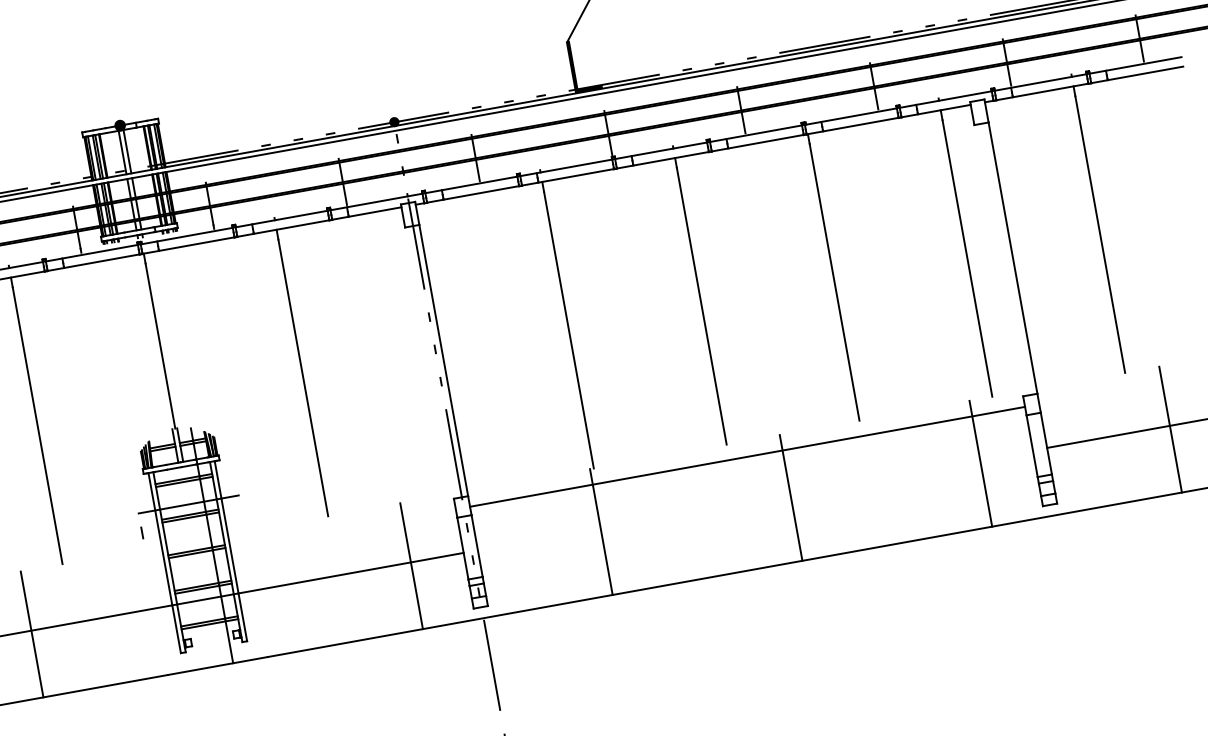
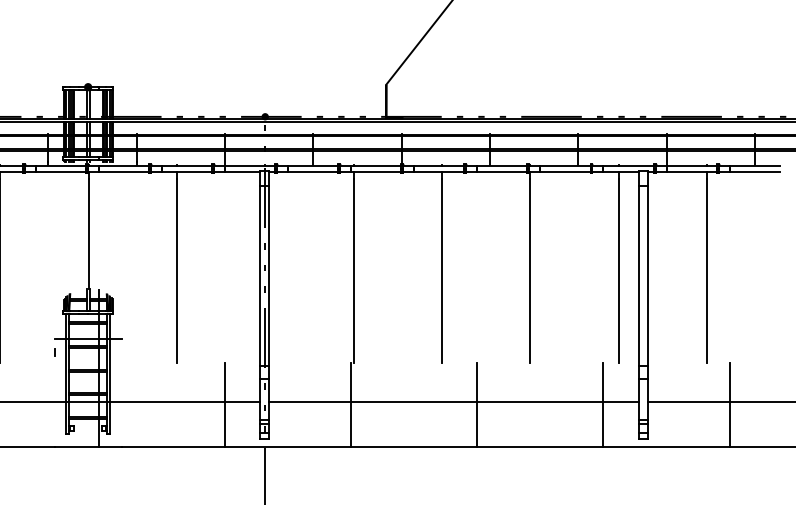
line: (998, 259) -> (638, 275), added
line: (428, 362) -> (259, 275), added
line: (746, 457) -> (453, 402), moved

